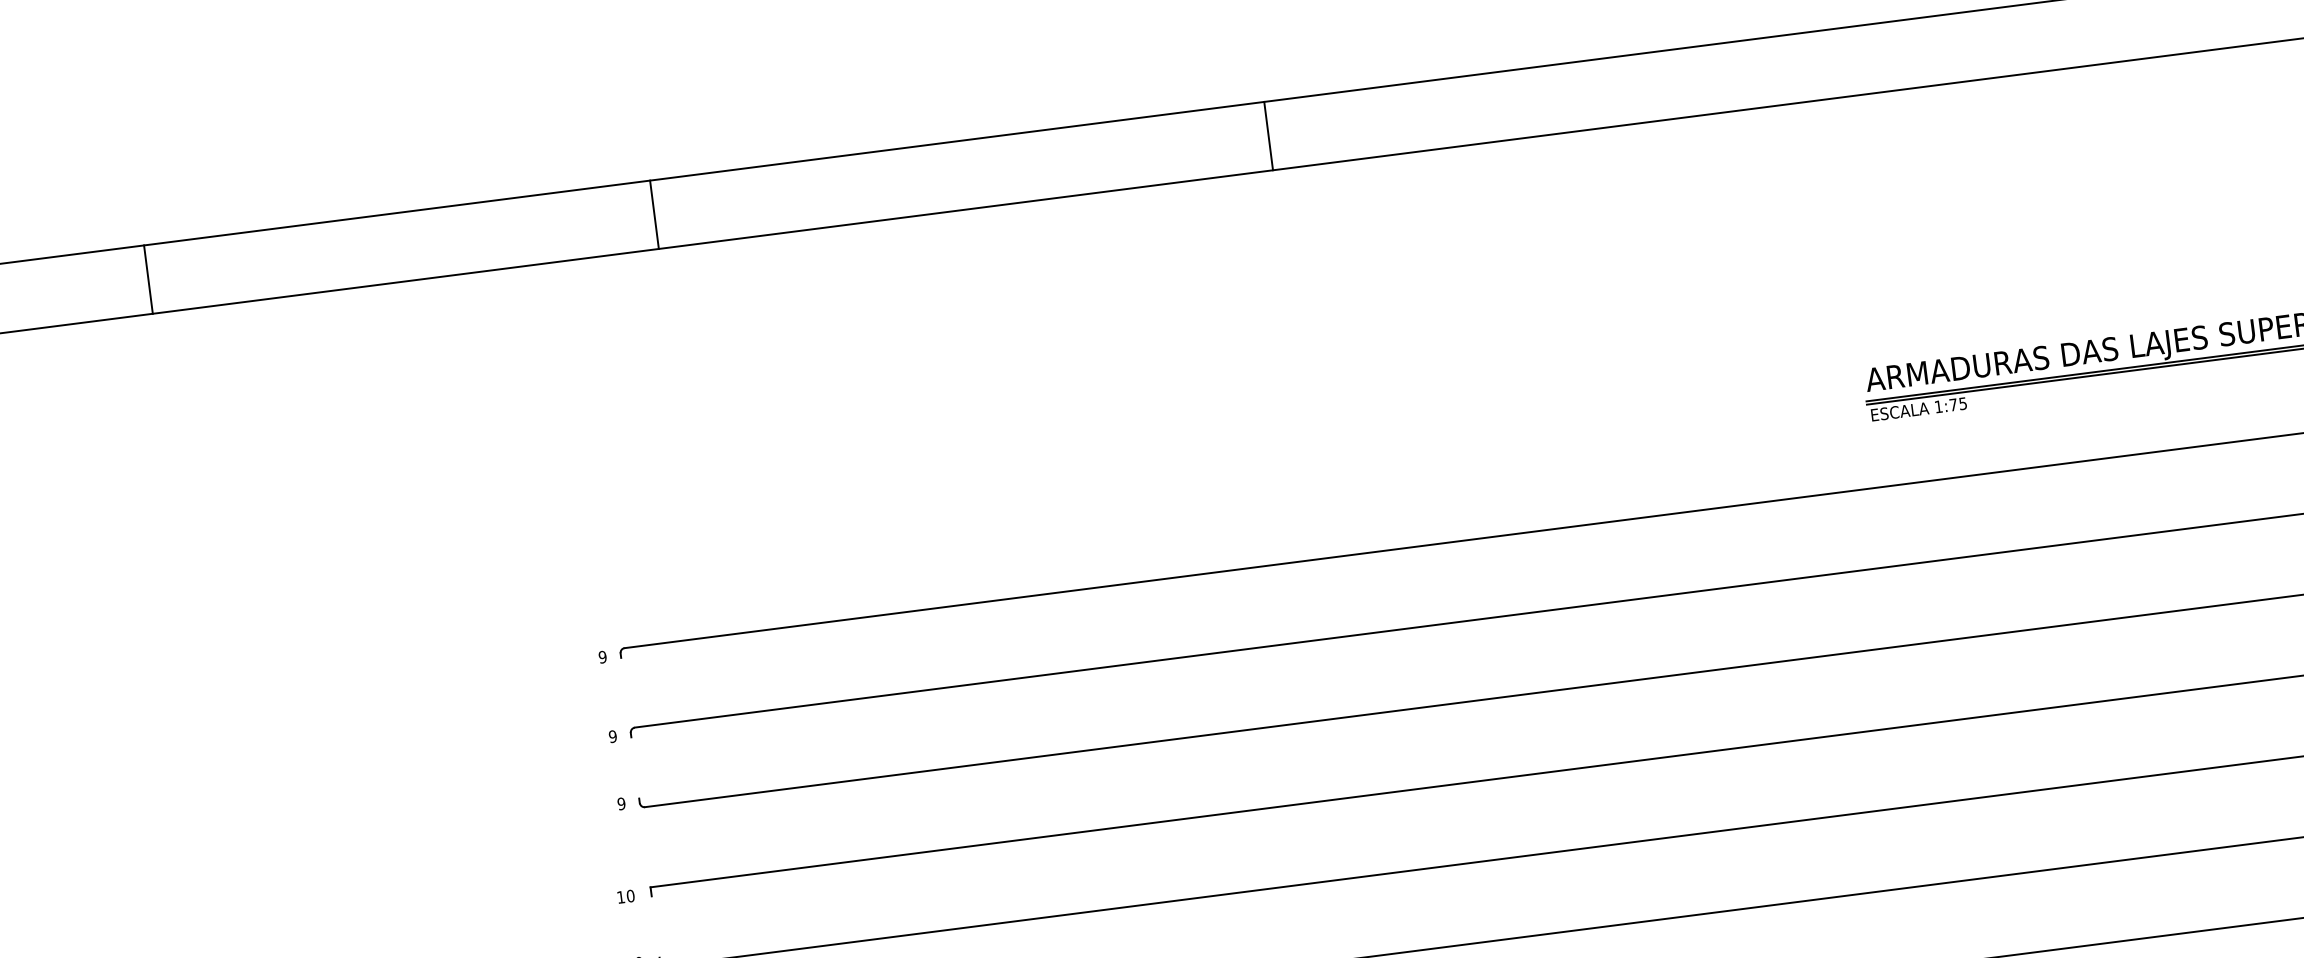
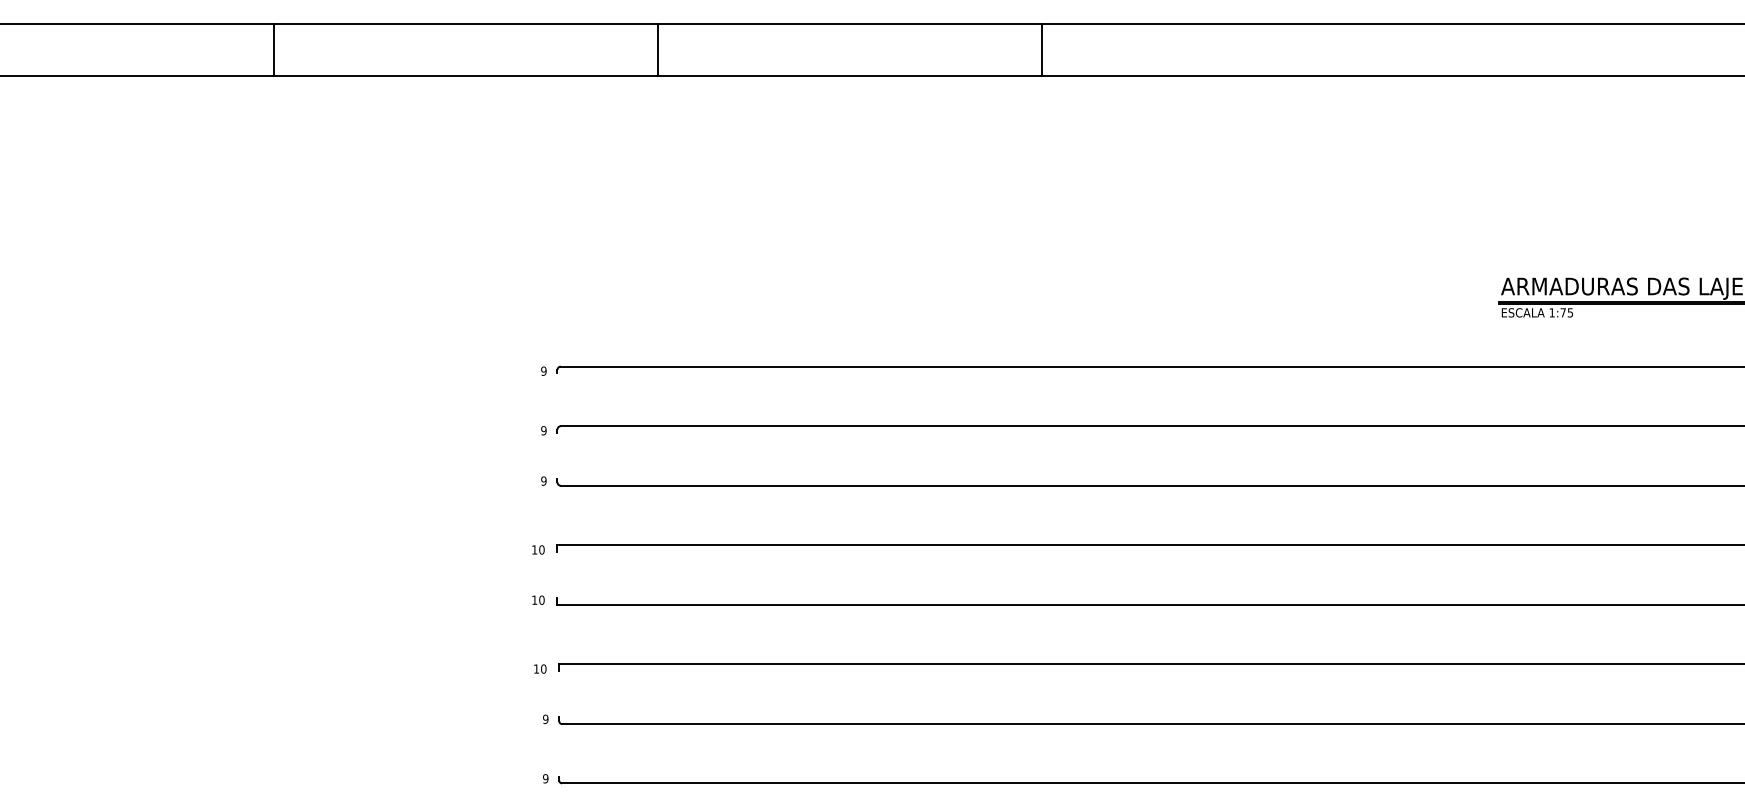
line: (1268, 135) -> (1041, 49), moved
line: (654, 214) -> (657, 49), moved
line: (148, 278) -> (273, 49), moved

